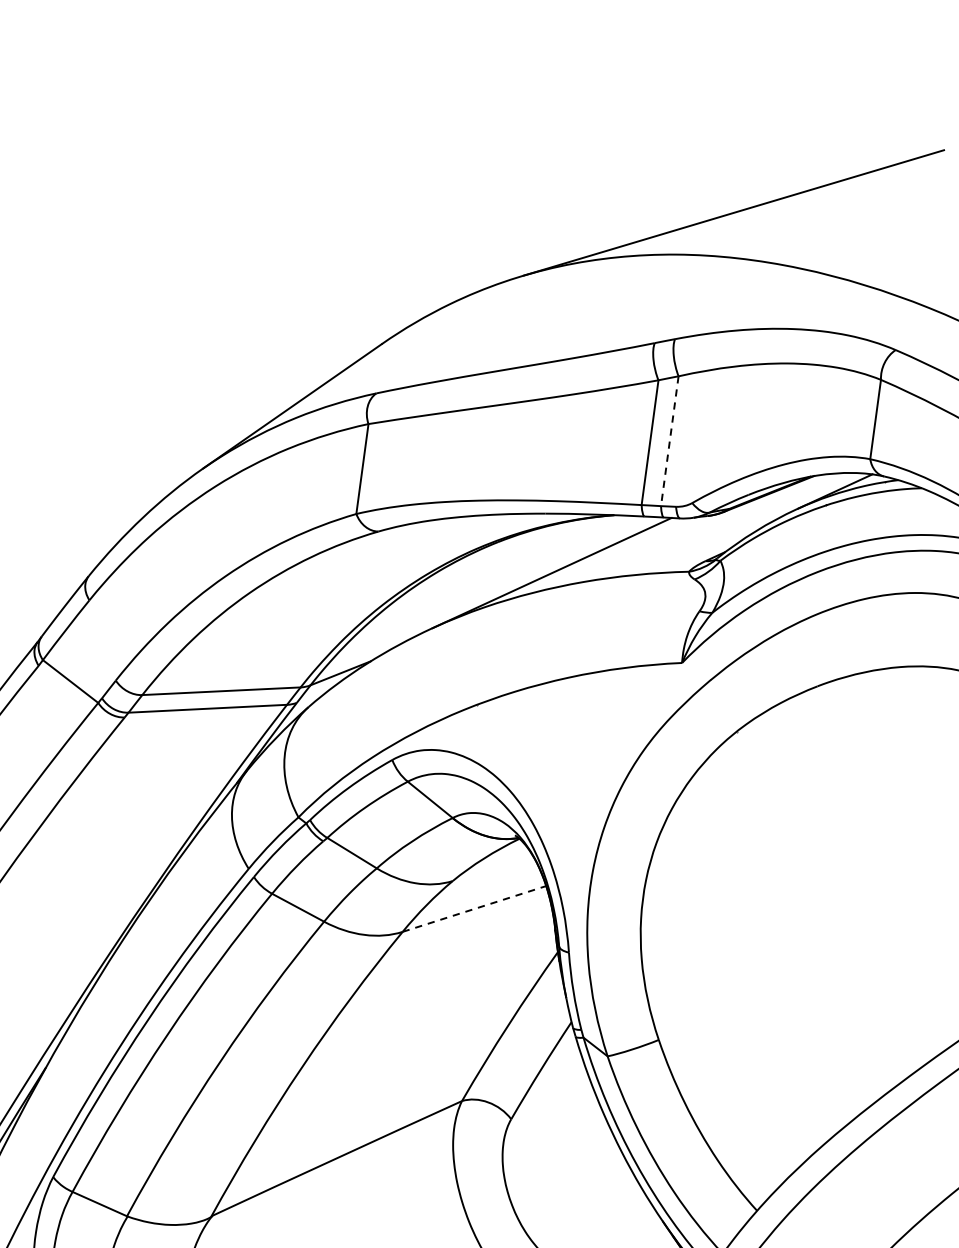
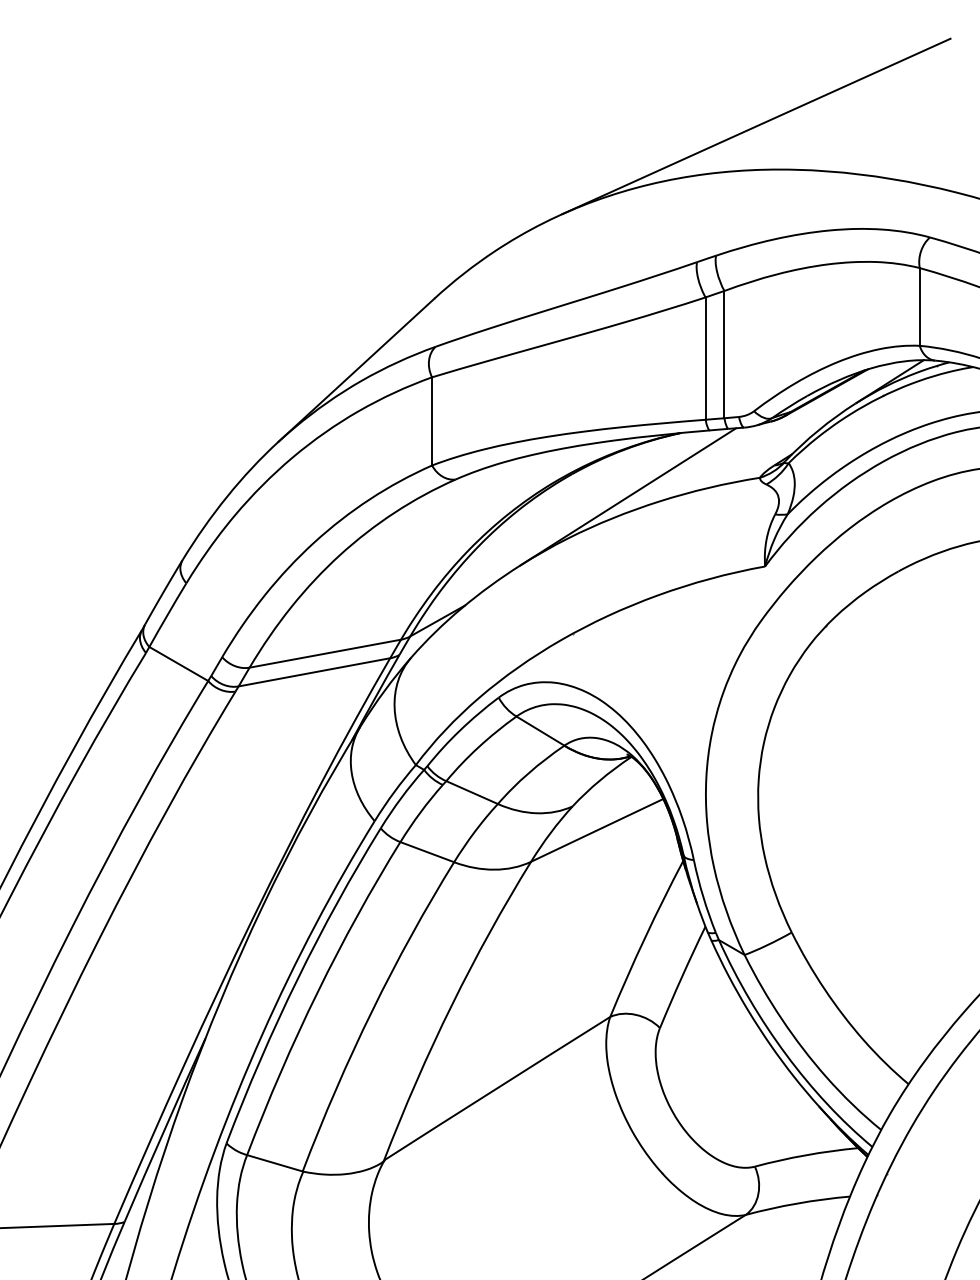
line: (669, 441) -> (724, 354), dashed -> solid
line: (474, 909) -> (597, 830), dashed -> solid

